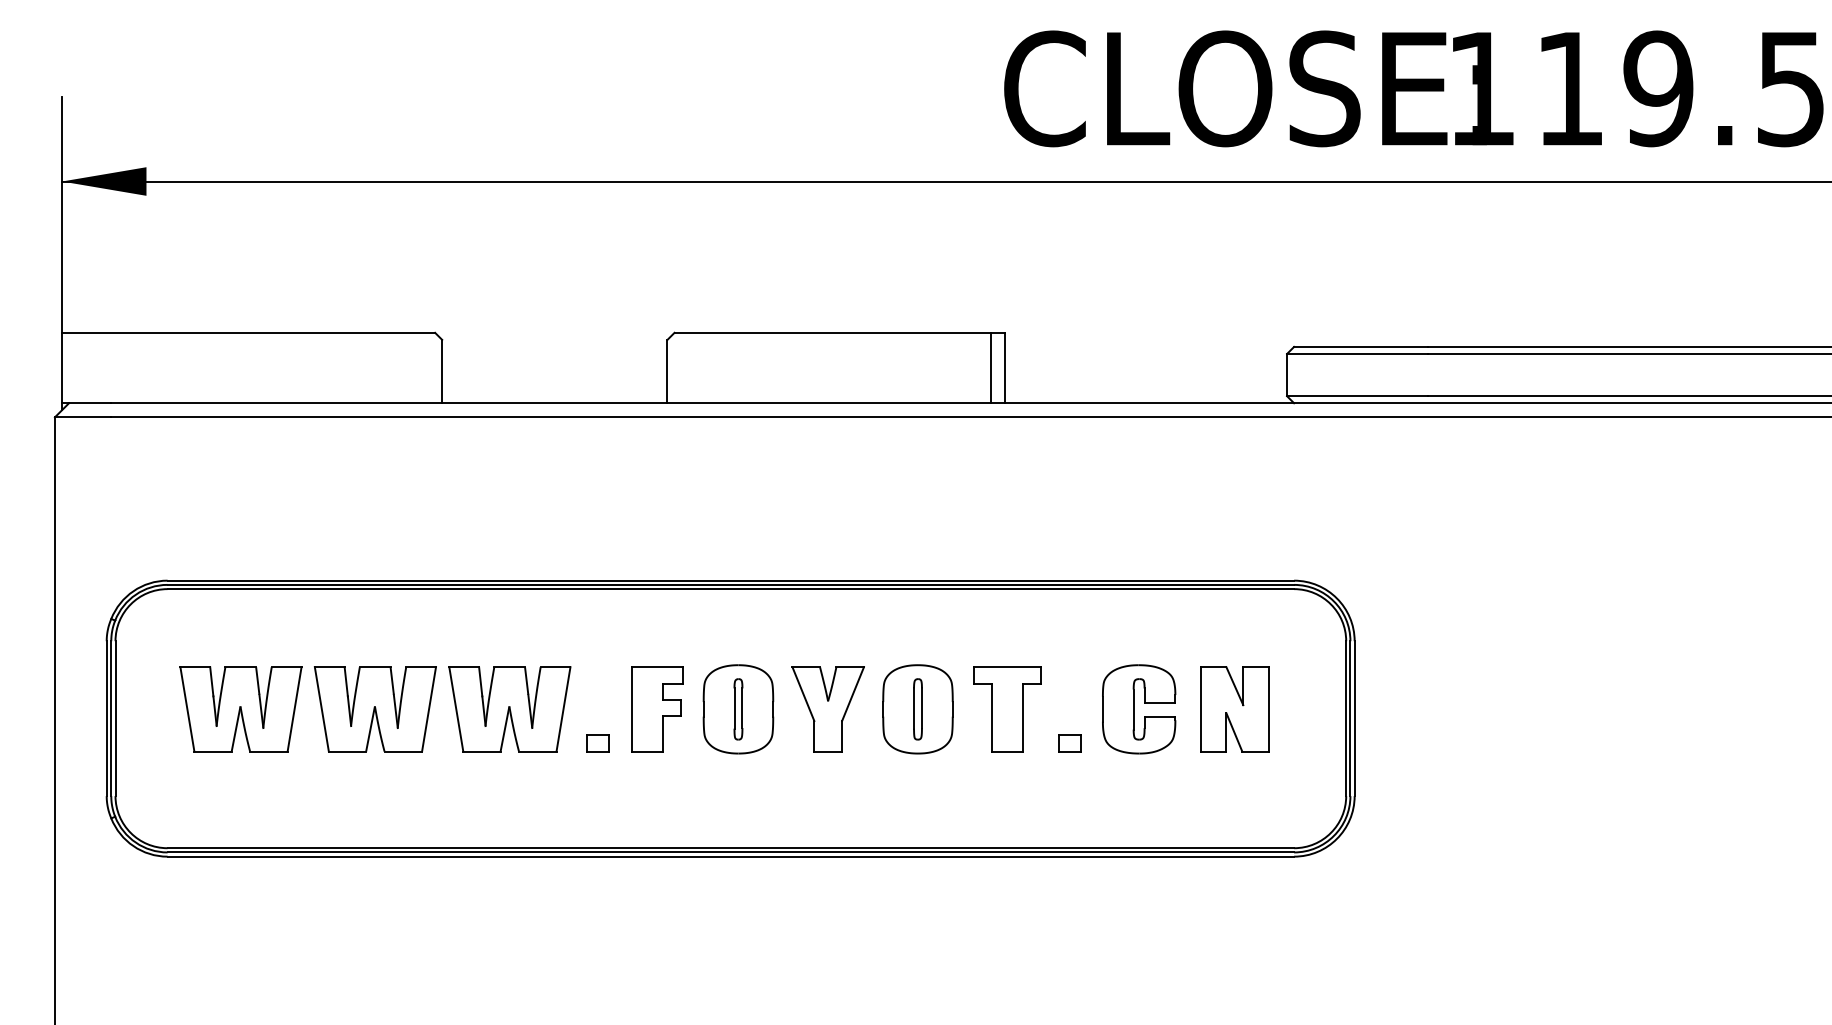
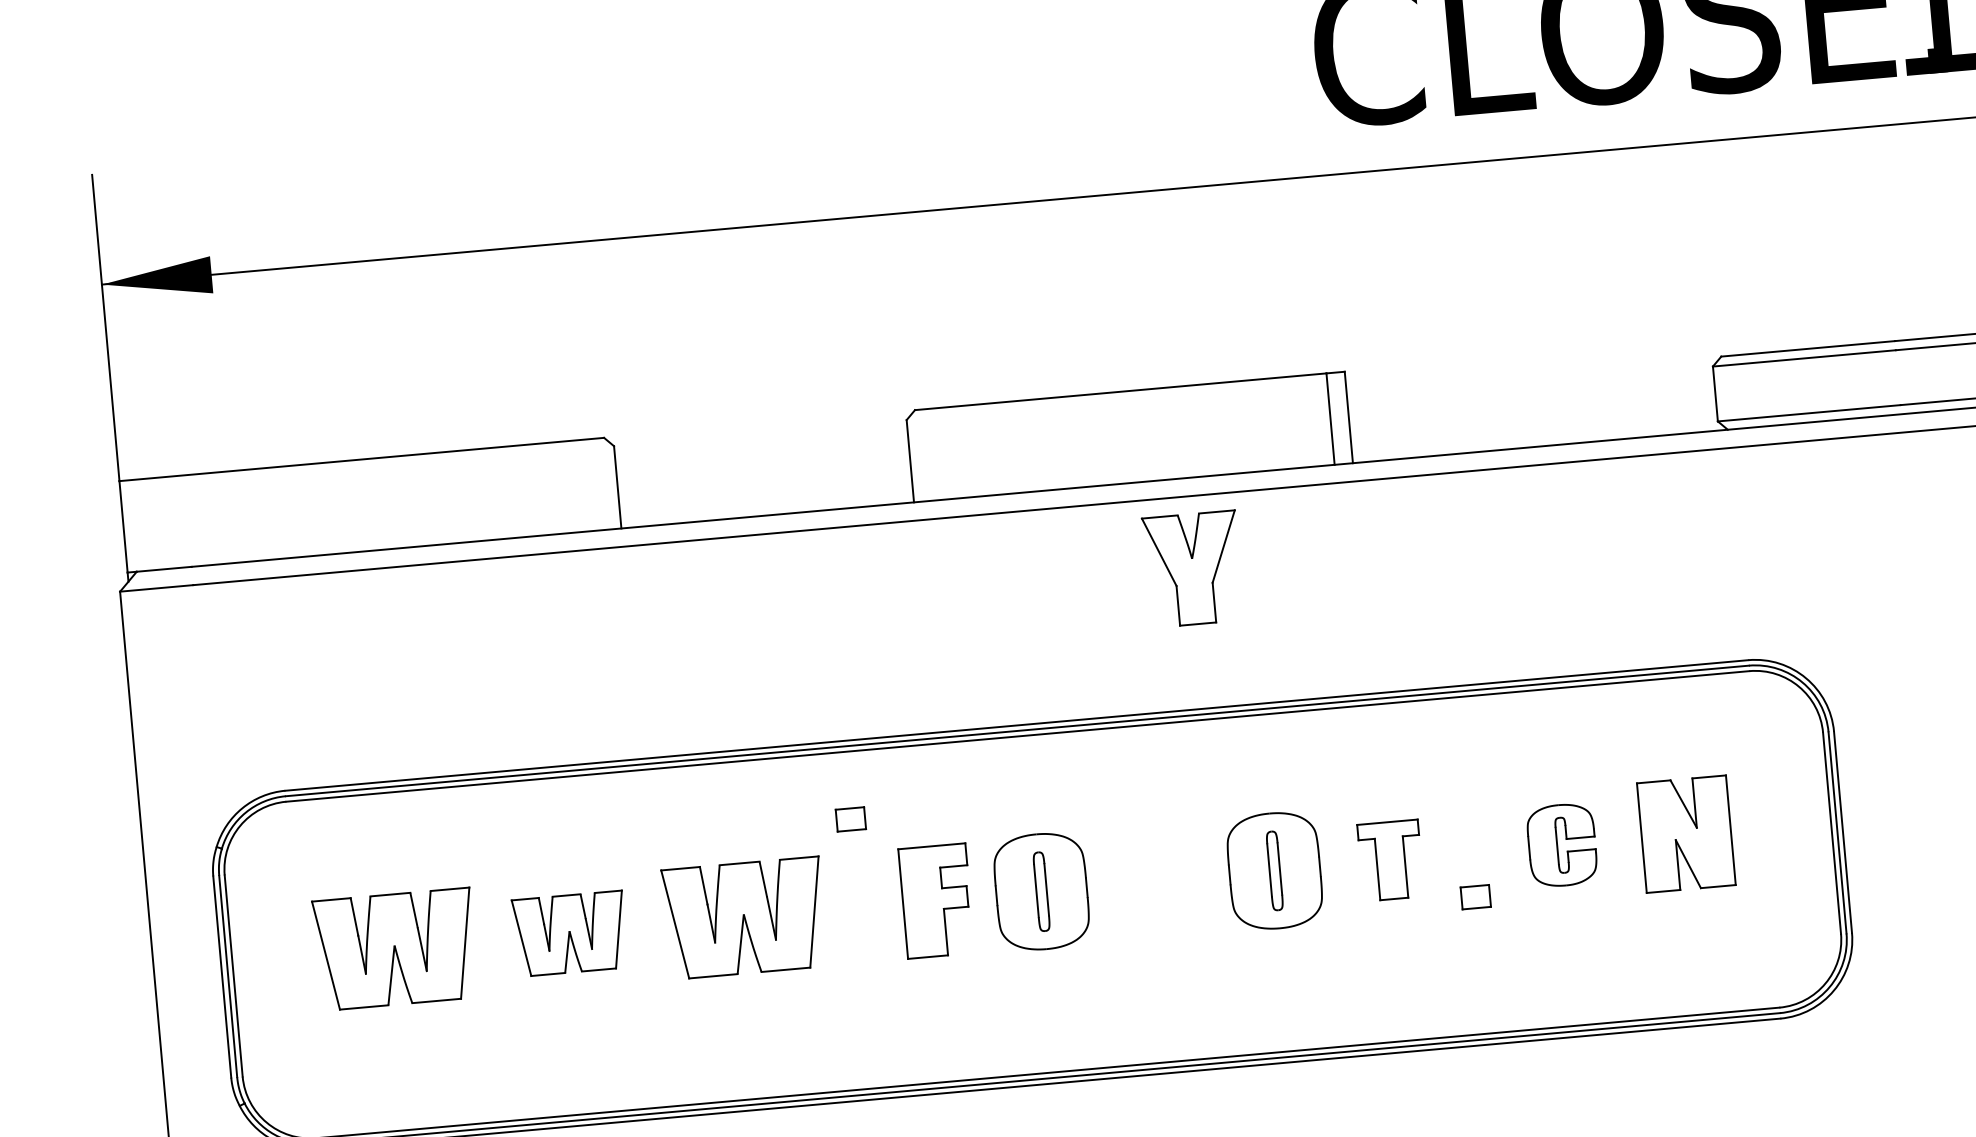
part: (375, 709) -> (570, 933), size x0.7
part: (827, 709) -> (1192, 569), moved
part: (1007, 709) -> (1391, 860), size x0.7
part: (1139, 709) -> (1562, 845), size x0.7
part: (597, 743) -> (850, 819), moved

